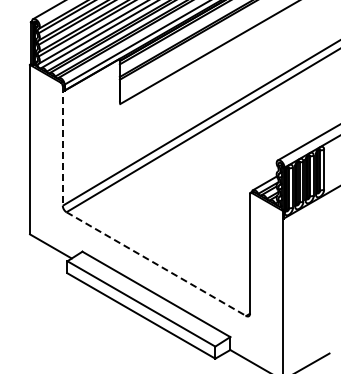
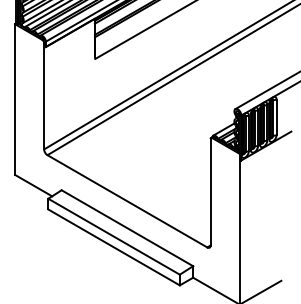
line: (62, 145) -> (43, 95), dashed -> solid
line: (156, 264) -> (127, 201), dashed -> solid

